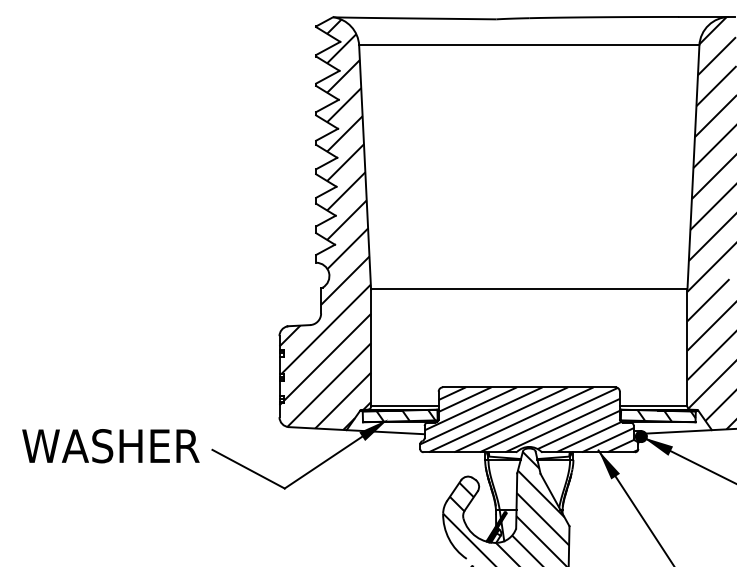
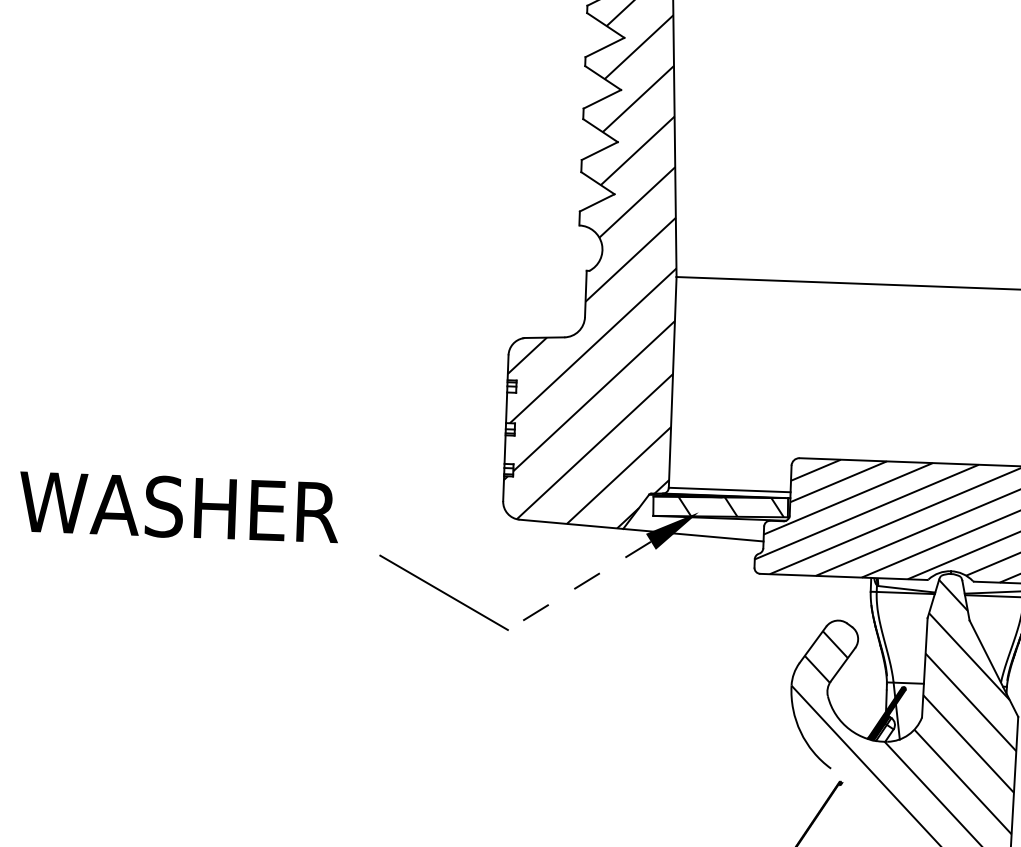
text: (110, 446) -> (178, 507), moved
line: (323, 462) -> (579, 585), solid -> dashed

